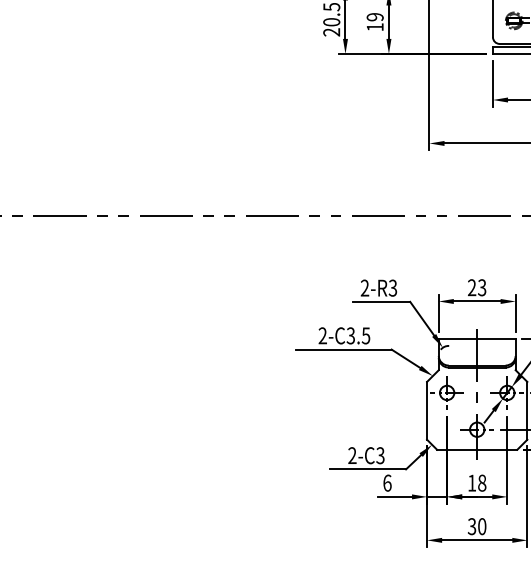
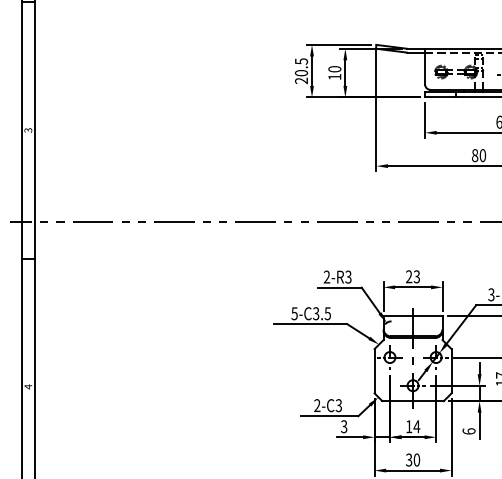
text: (374, 17) -> (334, 69), 19 -> 10
text: (322, 335) -> (294, 313), 2-C3.5 -> 5-C3.5
text: (387, 482) -> (344, 426), 6 -> 3
text: (481, 482) -> (416, 426), 18 -> 14

